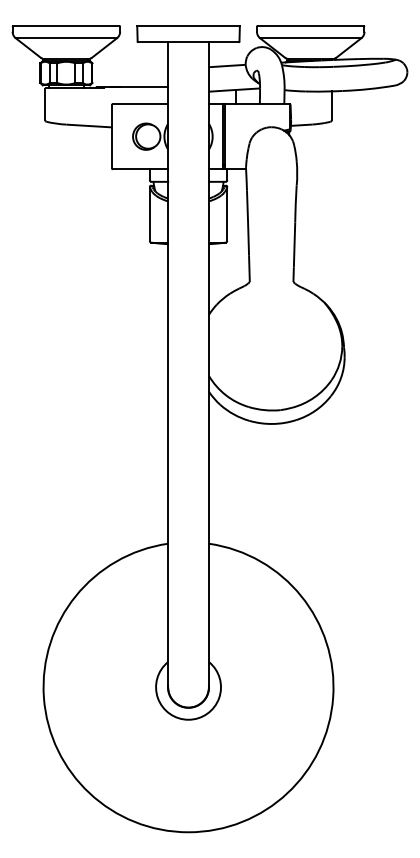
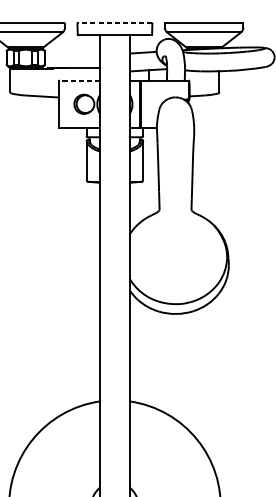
line: (188, 25) -> (114, 23), solid -> dashed
line: (140, 104) -> (79, 80), solid -> dashed

